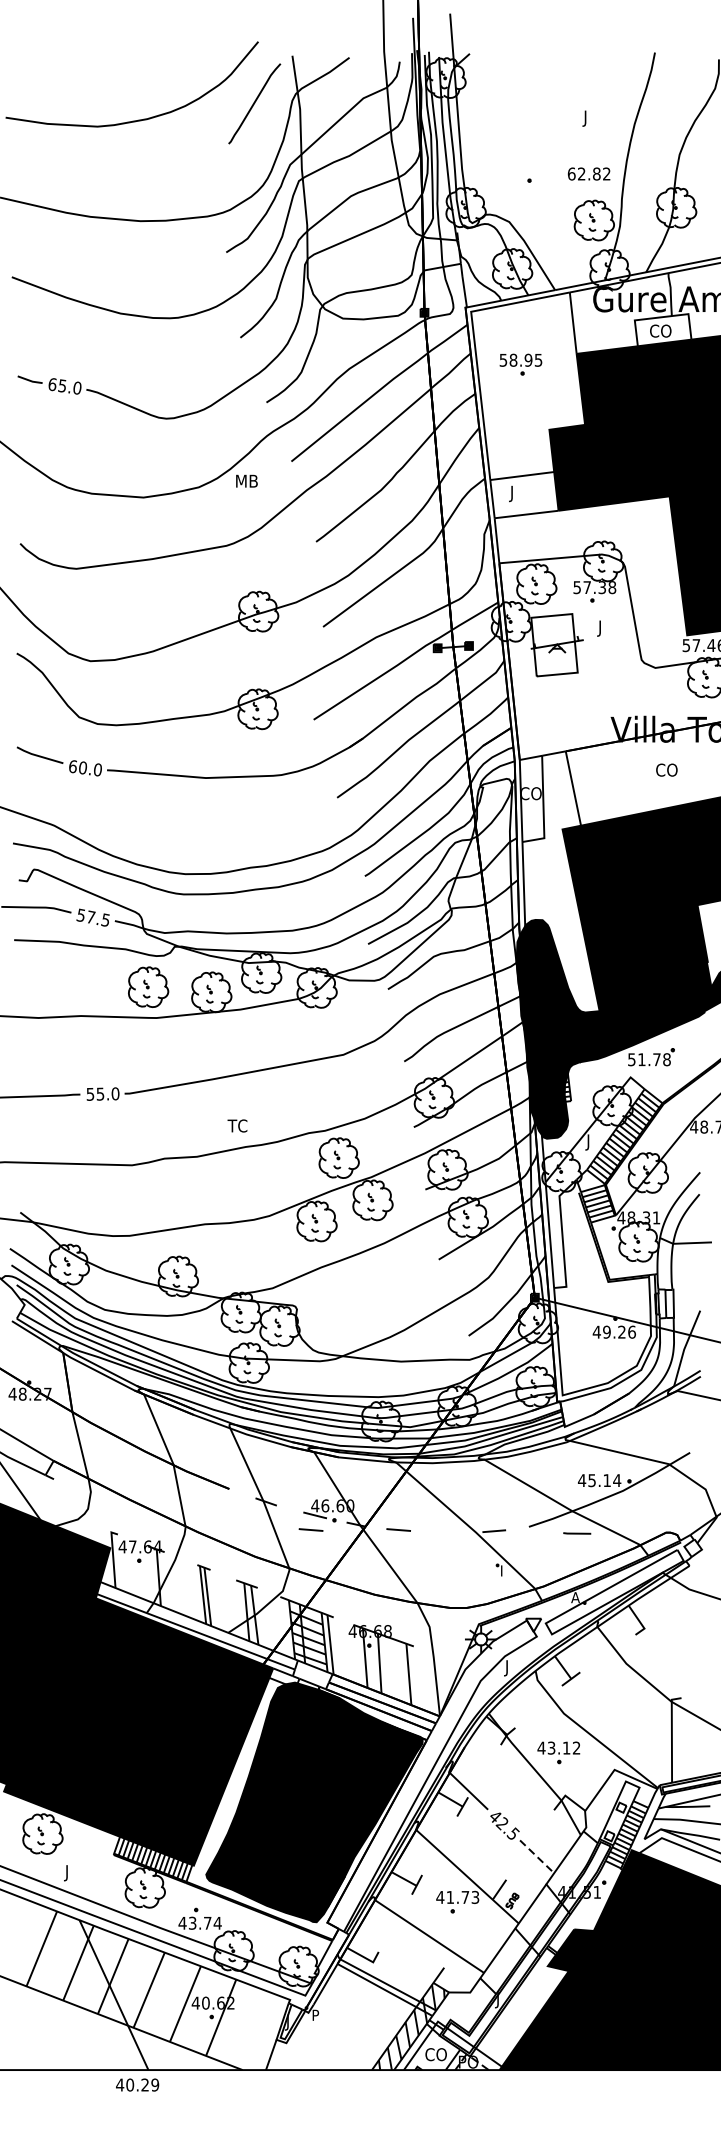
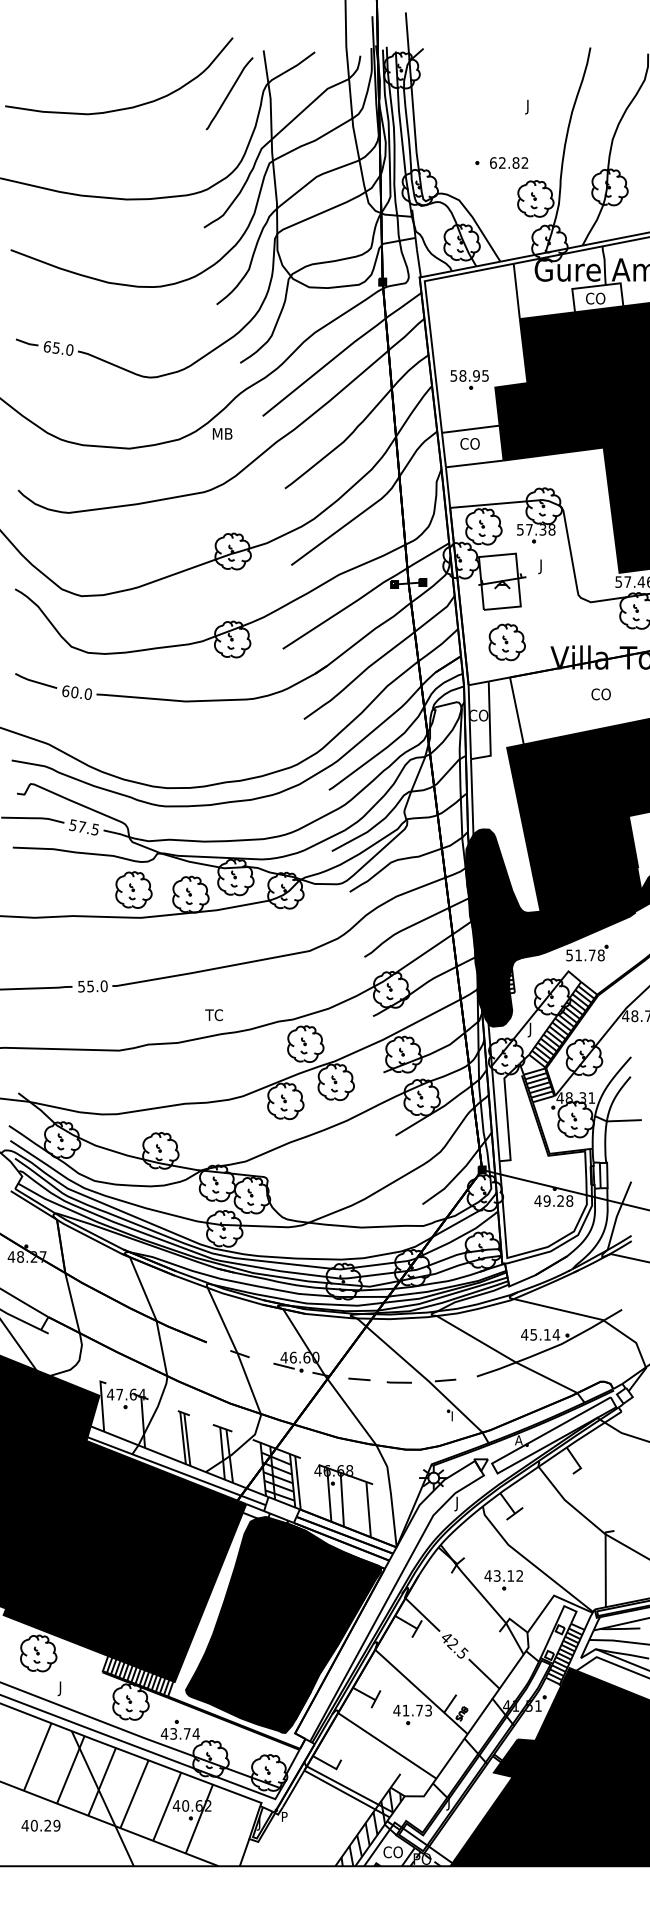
text: (589, 173) -> (509, 162), moved
part: (520, 364) -> (469, 379), moved
text: (519, 494) -> (468, 445), J -> CO
part: (561, 712) -> (506, 642), added
text: (631, 1331) -> (569, 1200), 49.26 -> 49.28
line: (311, 1530) -> (280, 1379), removed
line: (576, 1533) -> (398, 1382), moved
line: (537, 1857) -> (484, 1674), dashed -> solid
text: (136, 2084) -> (40, 1825), moved

